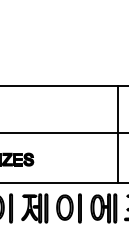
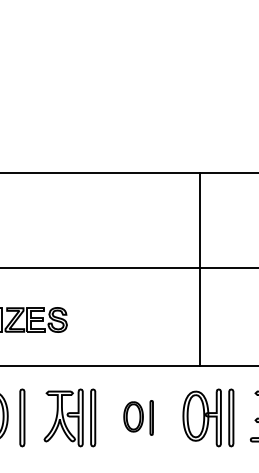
line: (118, 134) -> (199, 269), moved
part: (68, 208) -> (137, 417), size x0.6

